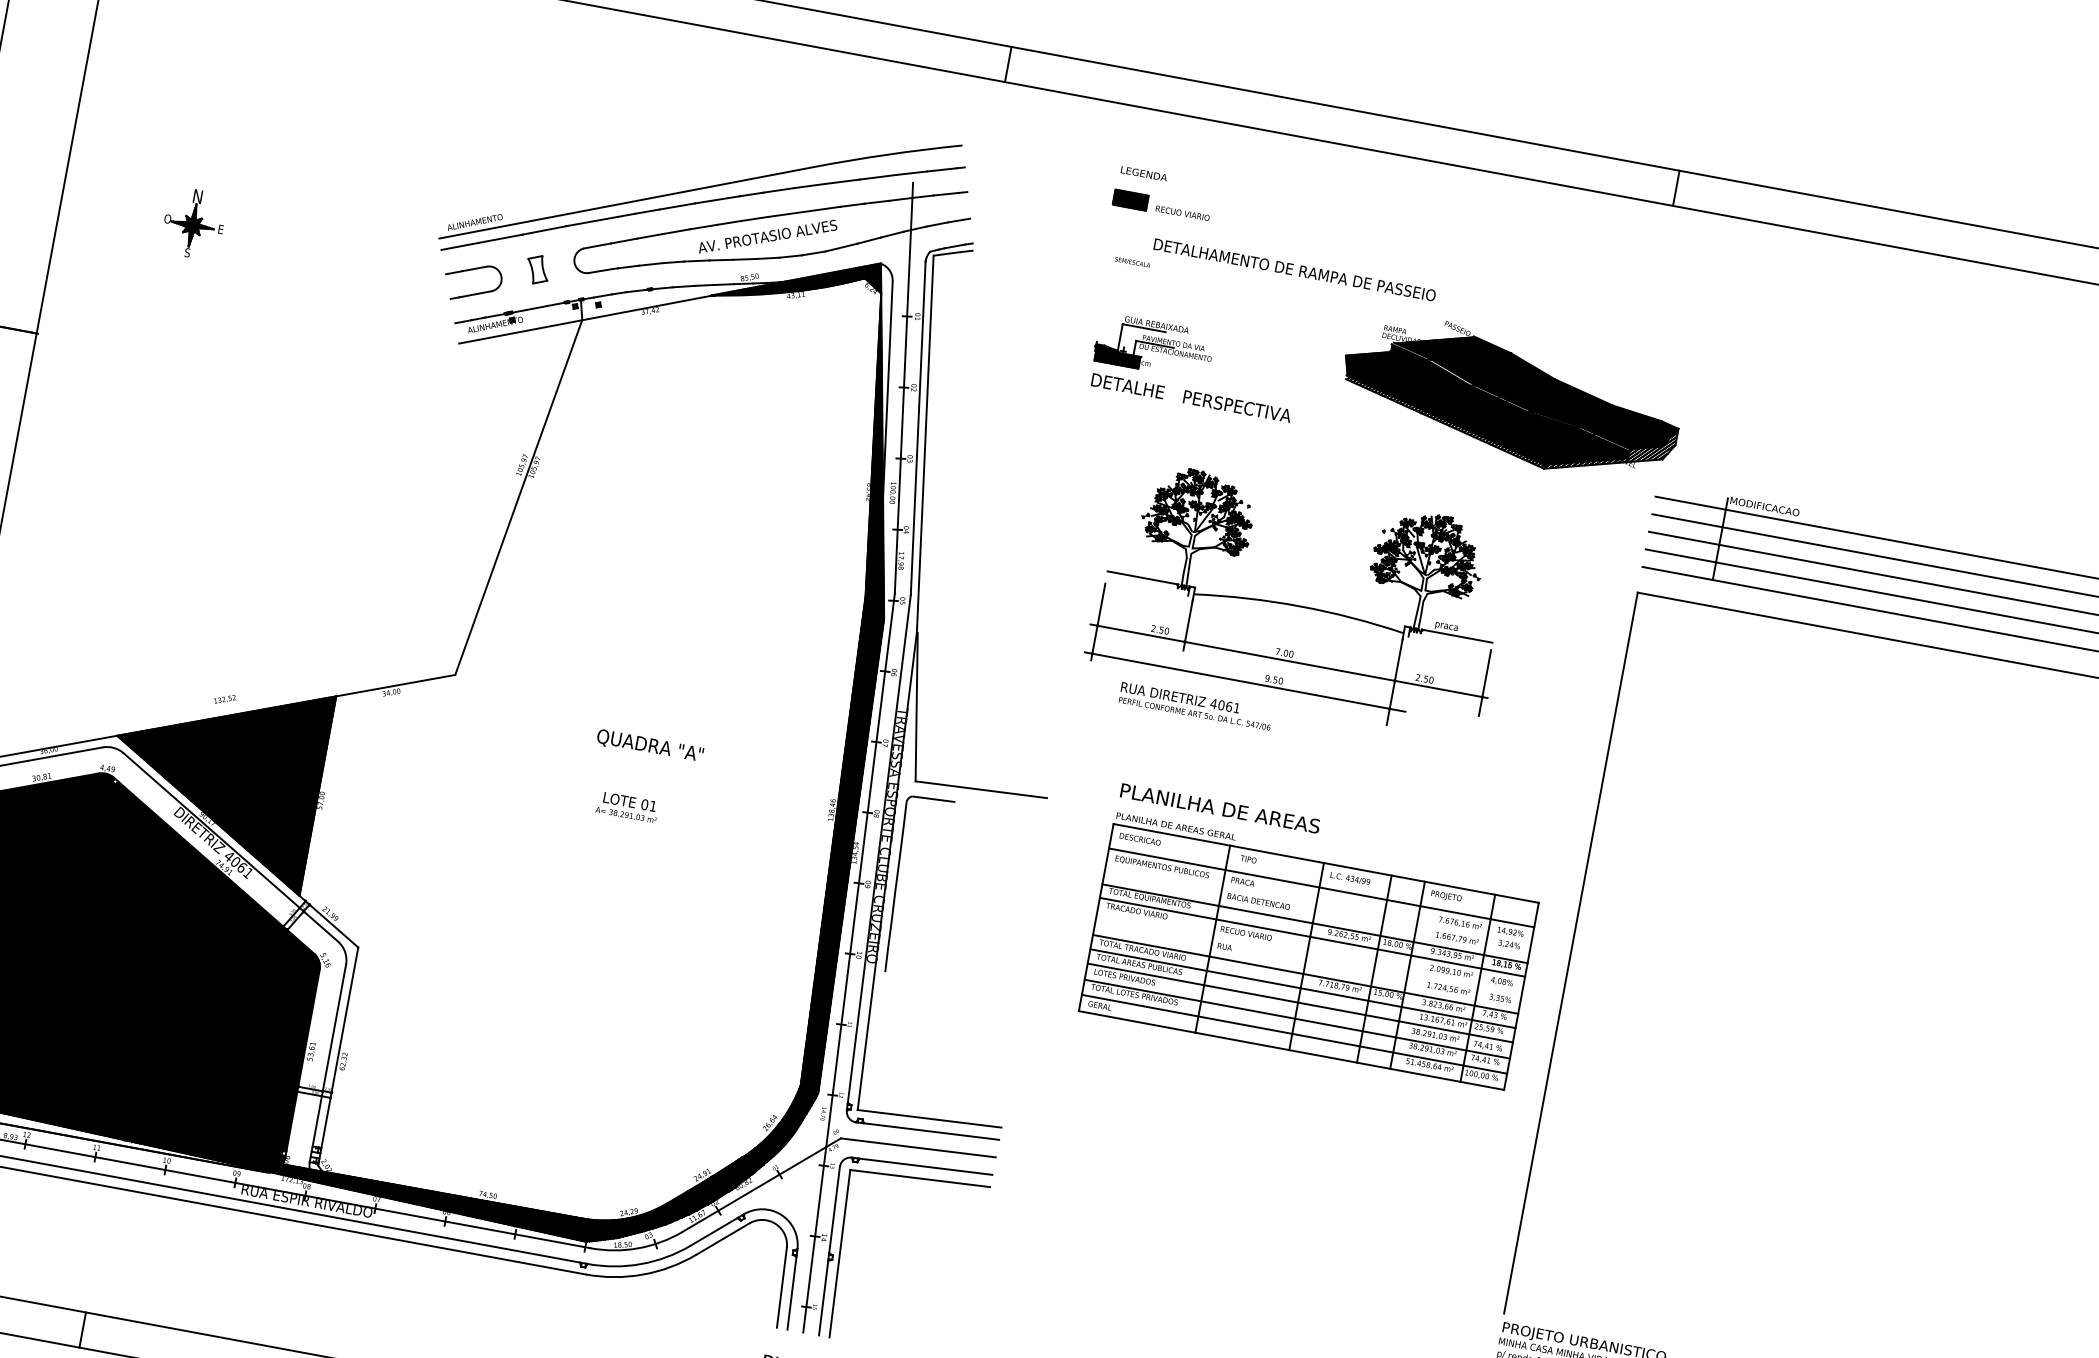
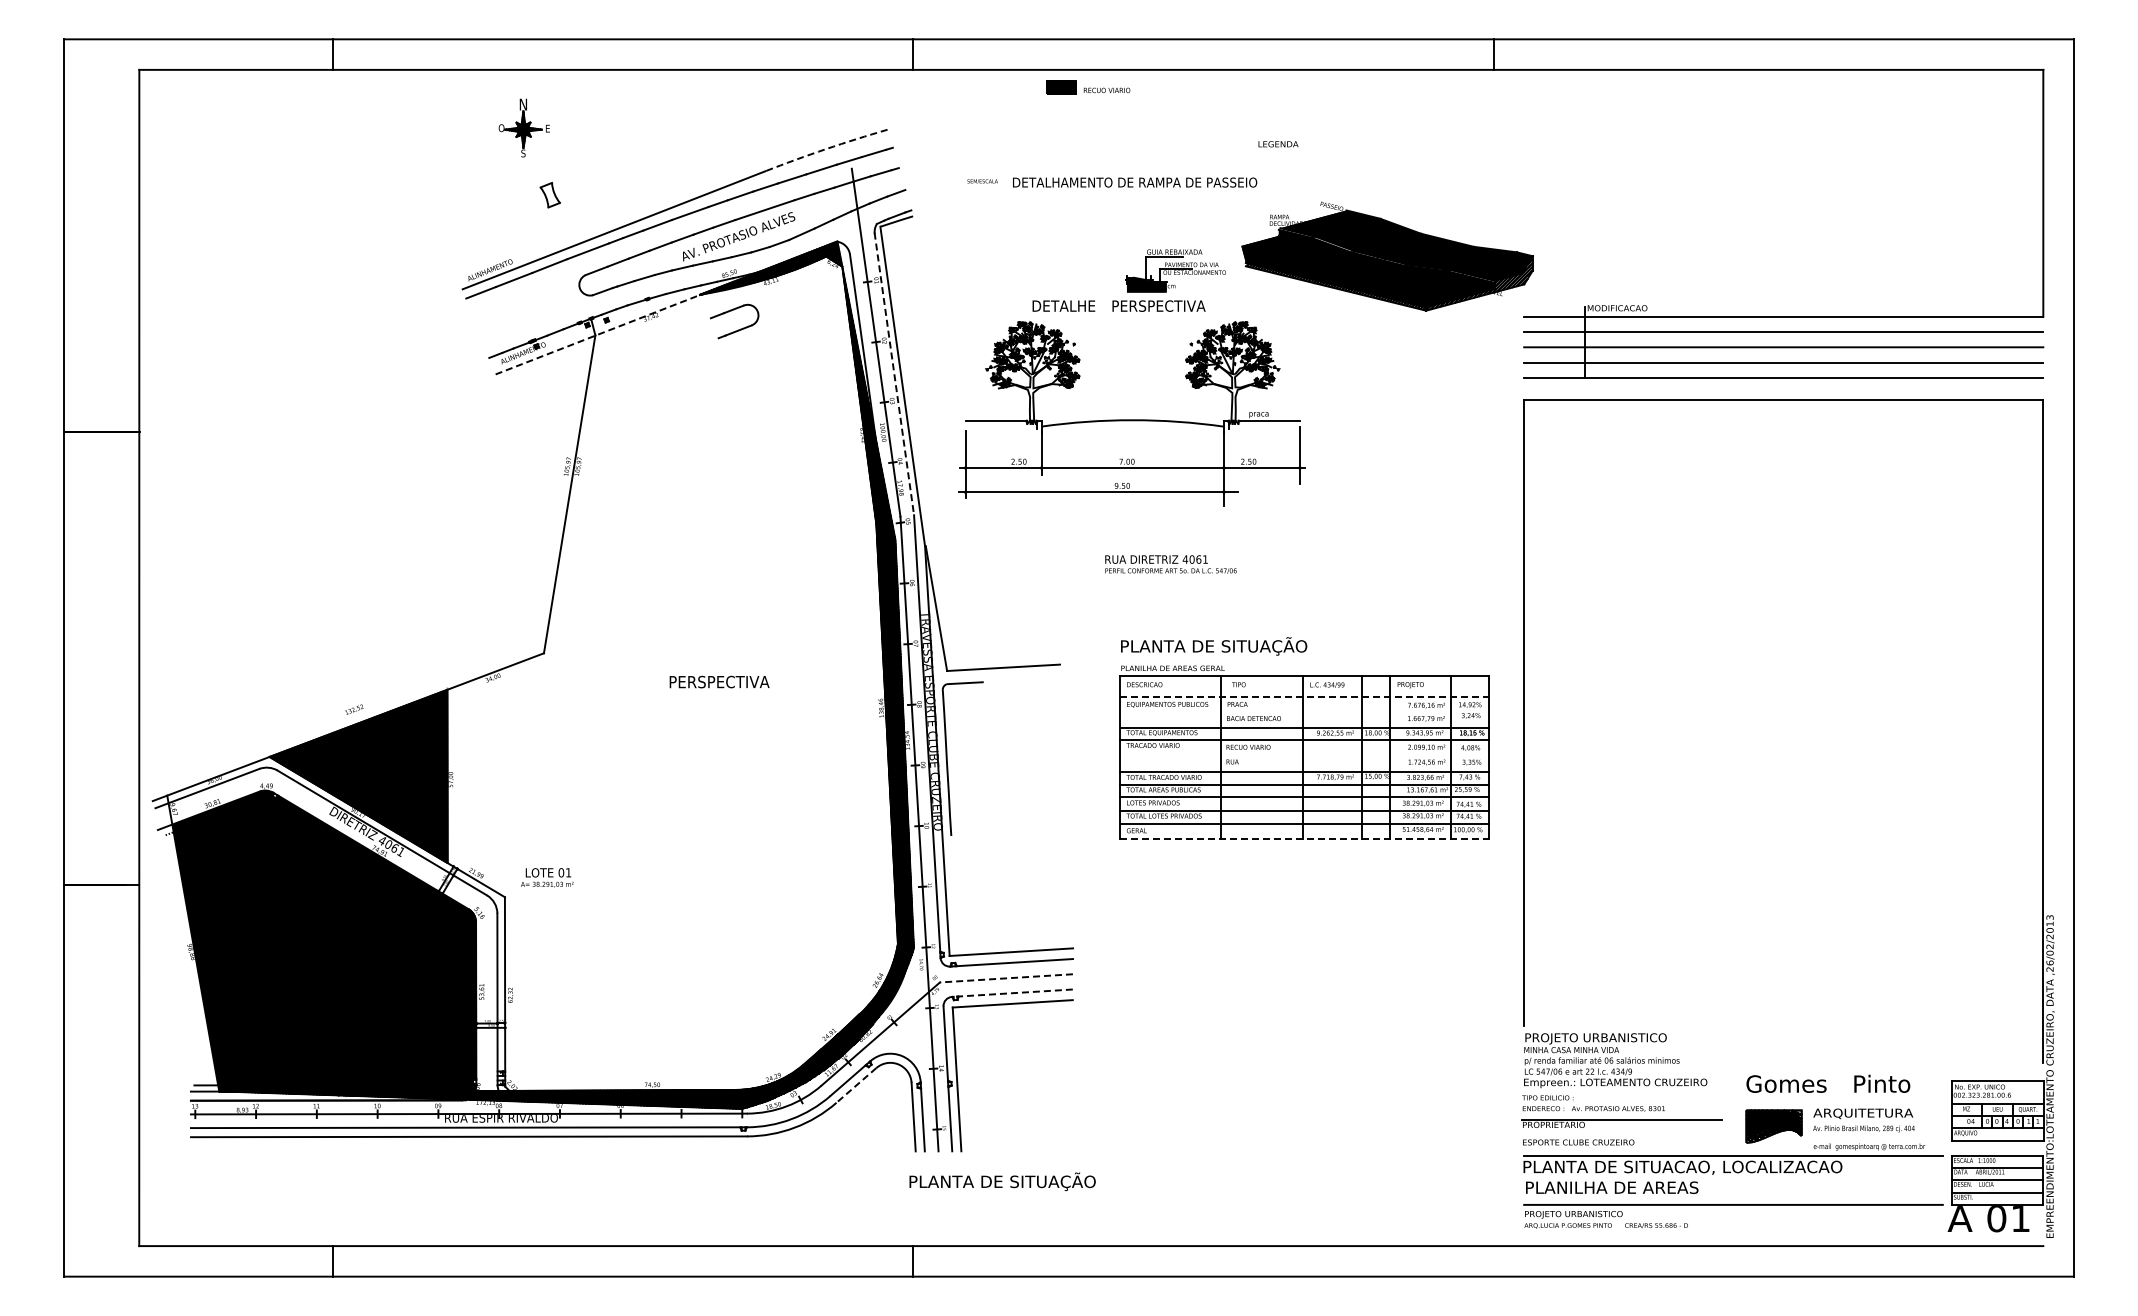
arc: (888, 155) -> (826, 149), solid -> dashed
text: (1144, 174) -> (1278, 144), moved
part: (1162, 206) -> (1088, 87), moved
part: (193, 222) -> (523, 127), moved
text: (1132, 262) -> (982, 181), moved
part: (536, 269) -> (549, 195), moved
text: (1295, 270) -> (1135, 182), moved
part: (475, 293) -> (738, 329), moved
line: (586, 319) -> (598, 334), solid -> dashed
part: (1153, 346) -> (1175, 270), moved
line: (918, 427) -> (894, 373), solid -> dashed
part: (1300, 598) -> (1131, 413), moved
text: (651, 746) -> (719, 682), QUADRA "A" -> PERSPECTIVA
text: (627, 807) -> (547, 877), moved
text: (1252, 814) -> (1235, 646), PLANILHA DE AREAS -> PLANTA DE SITUAÇÃO
line: (1321, 888) -> (1304, 697), solid -> dashed
line: (1291, 1050) -> (1304, 838), solid -> dashed
line: (918, 1148) -> (1006, 978), solid -> dashed
line: (920, 1166) -> (1011, 993), solid -> dashed
line: (722, 1239) -> (856, 1085), solid -> dashed

